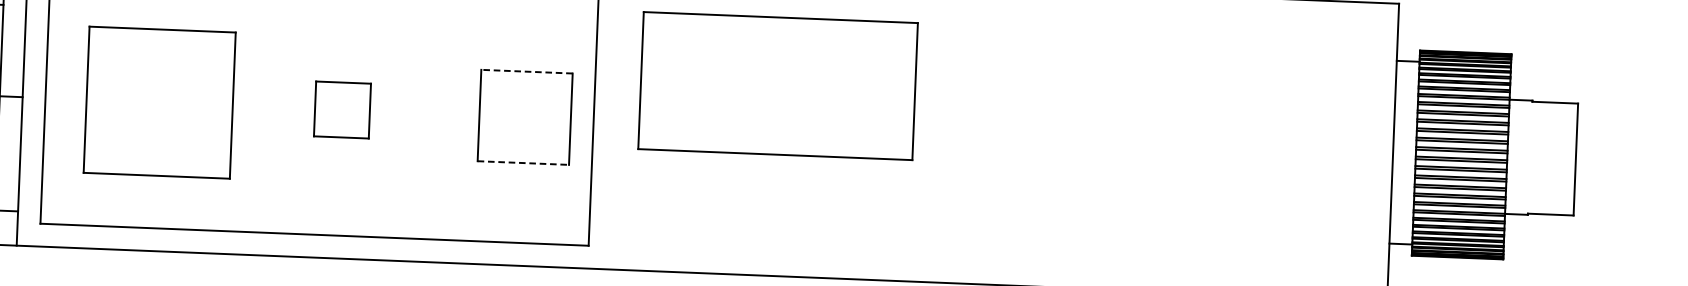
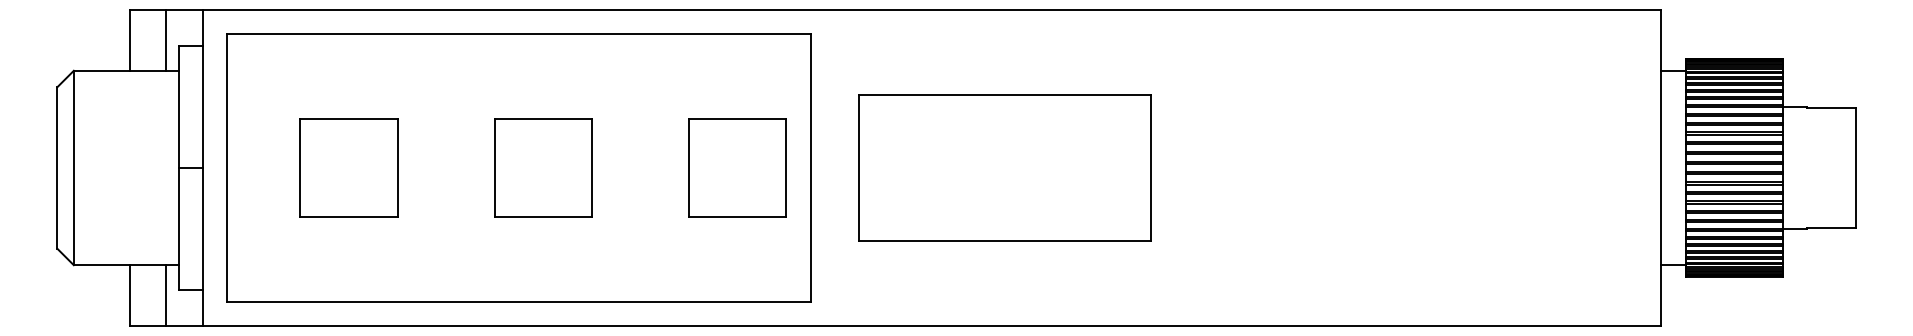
line: (526, 71) -> (737, 119), dashed -> solid
part: (777, 85) -> (1004, 167), moved
part: (159, 102) -> (348, 167), size x0.62
part: (342, 109) -> (543, 167), size x1.67
line: (523, 162) -> (737, 216), dashed -> solid

